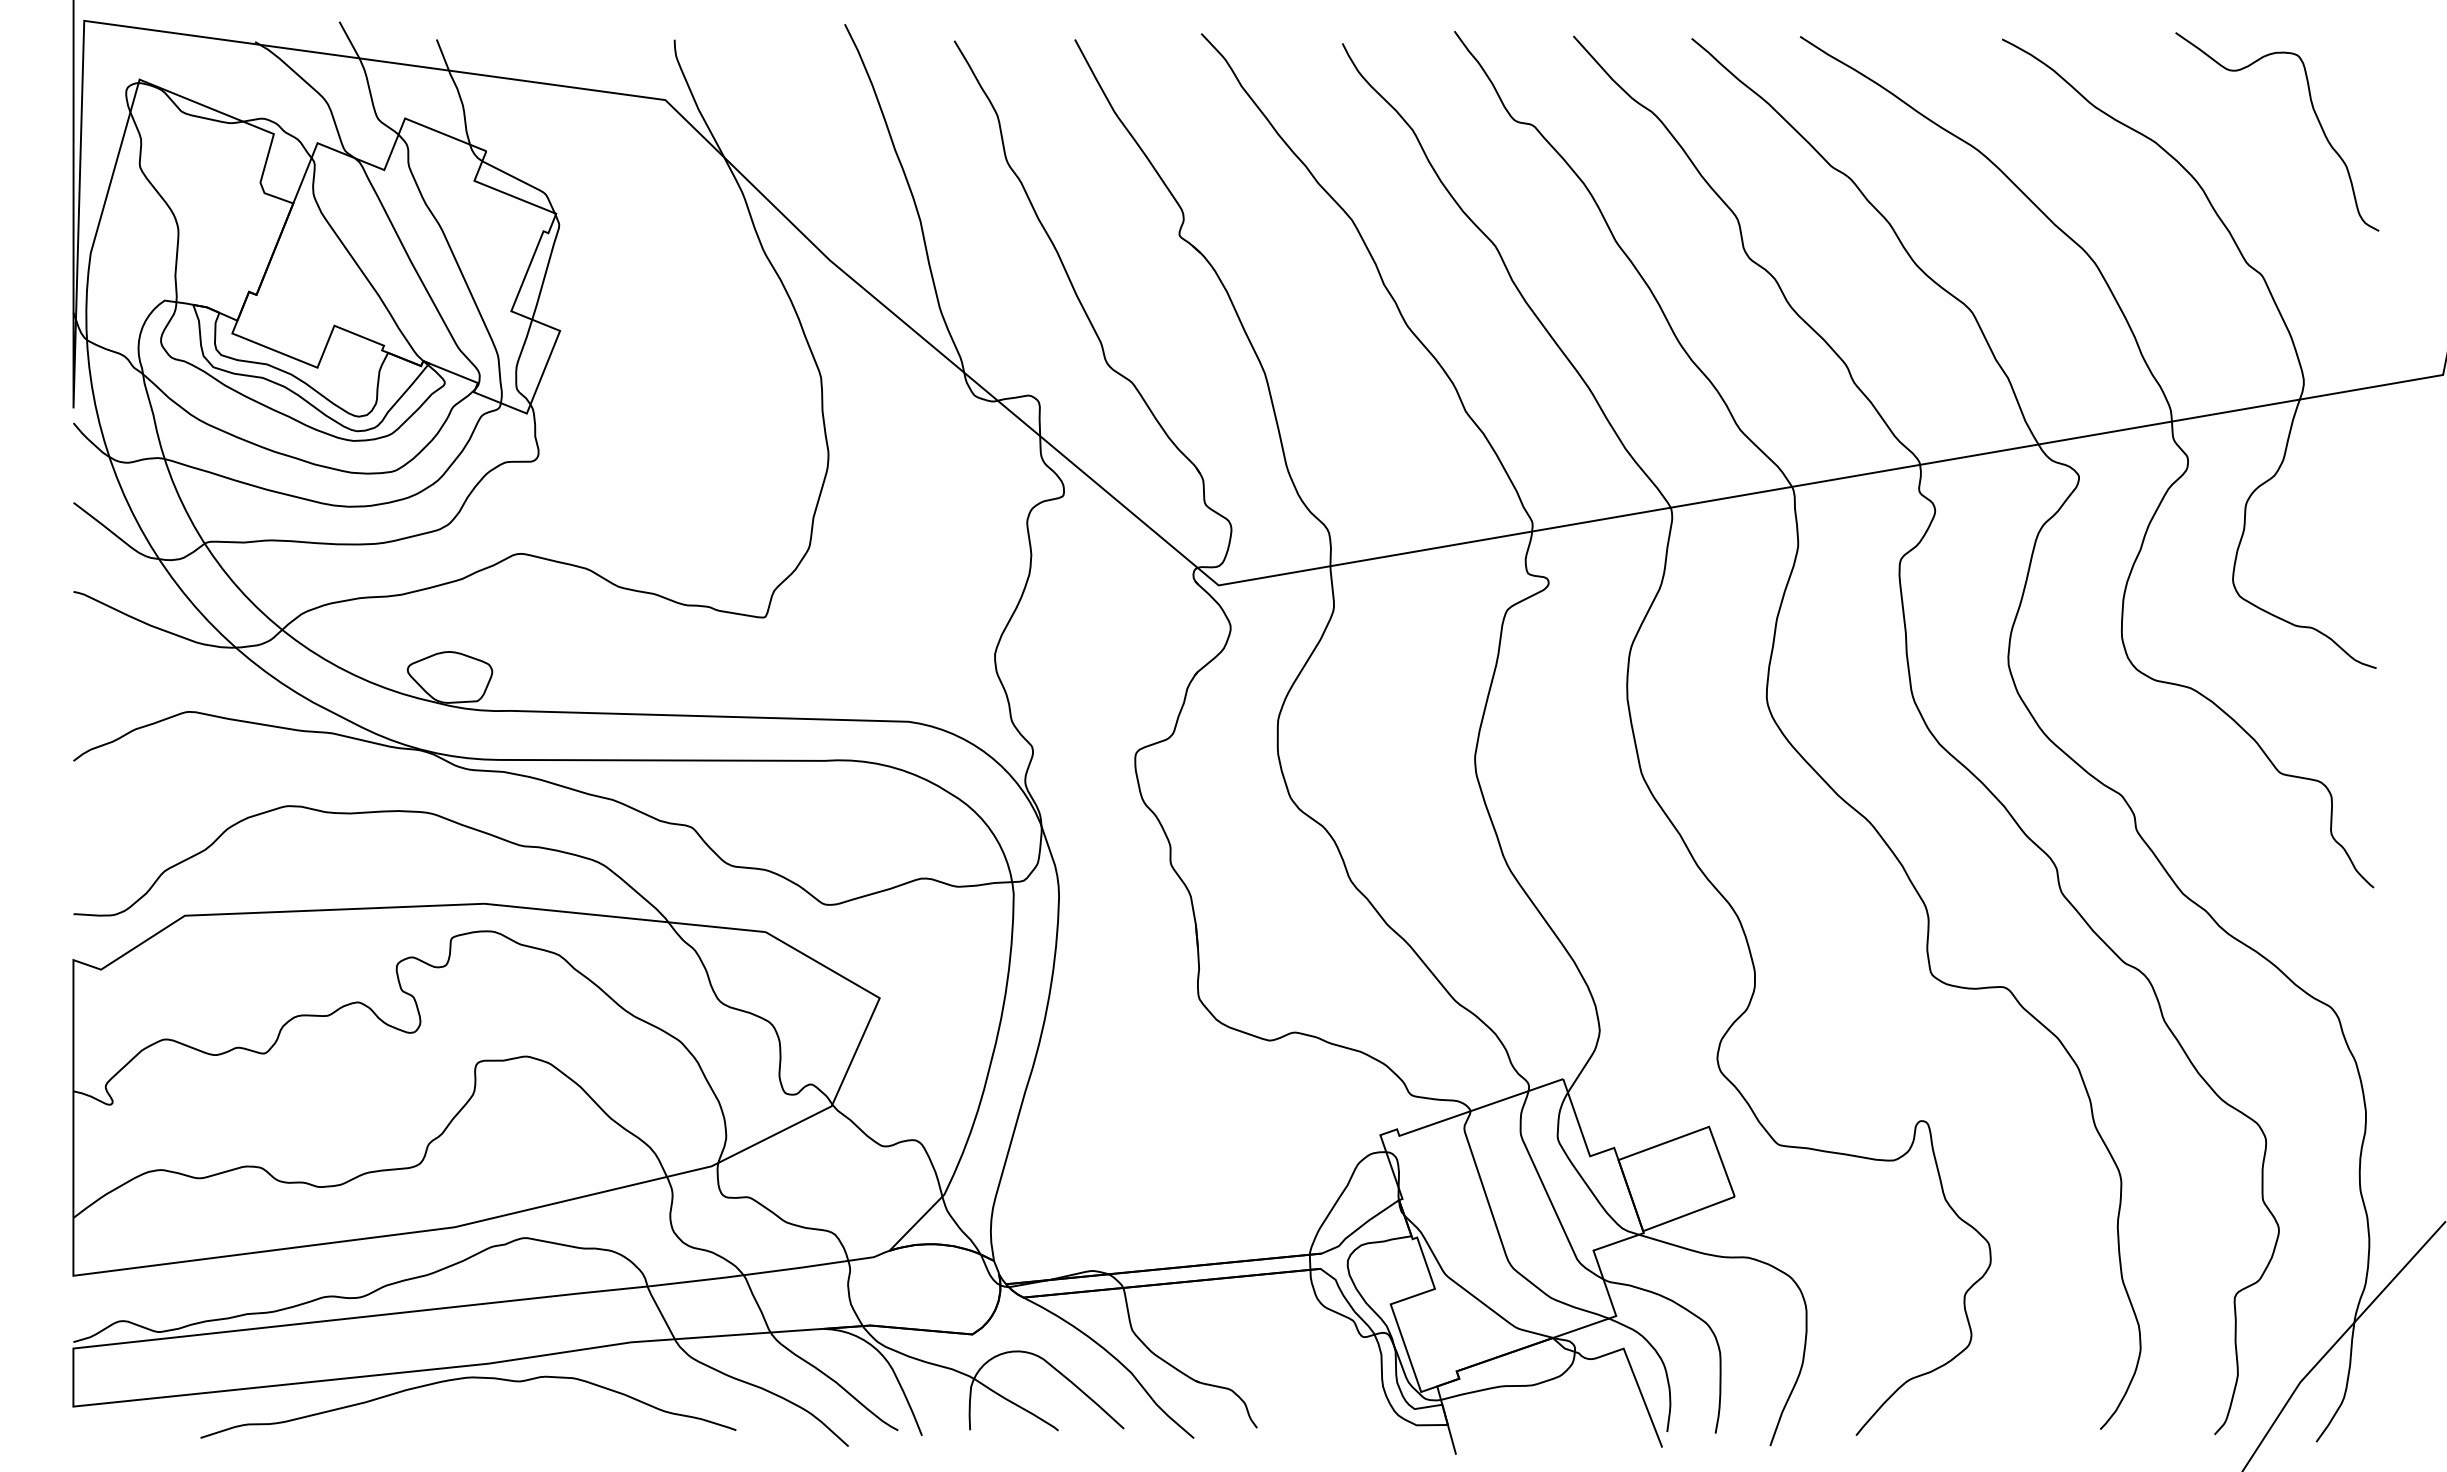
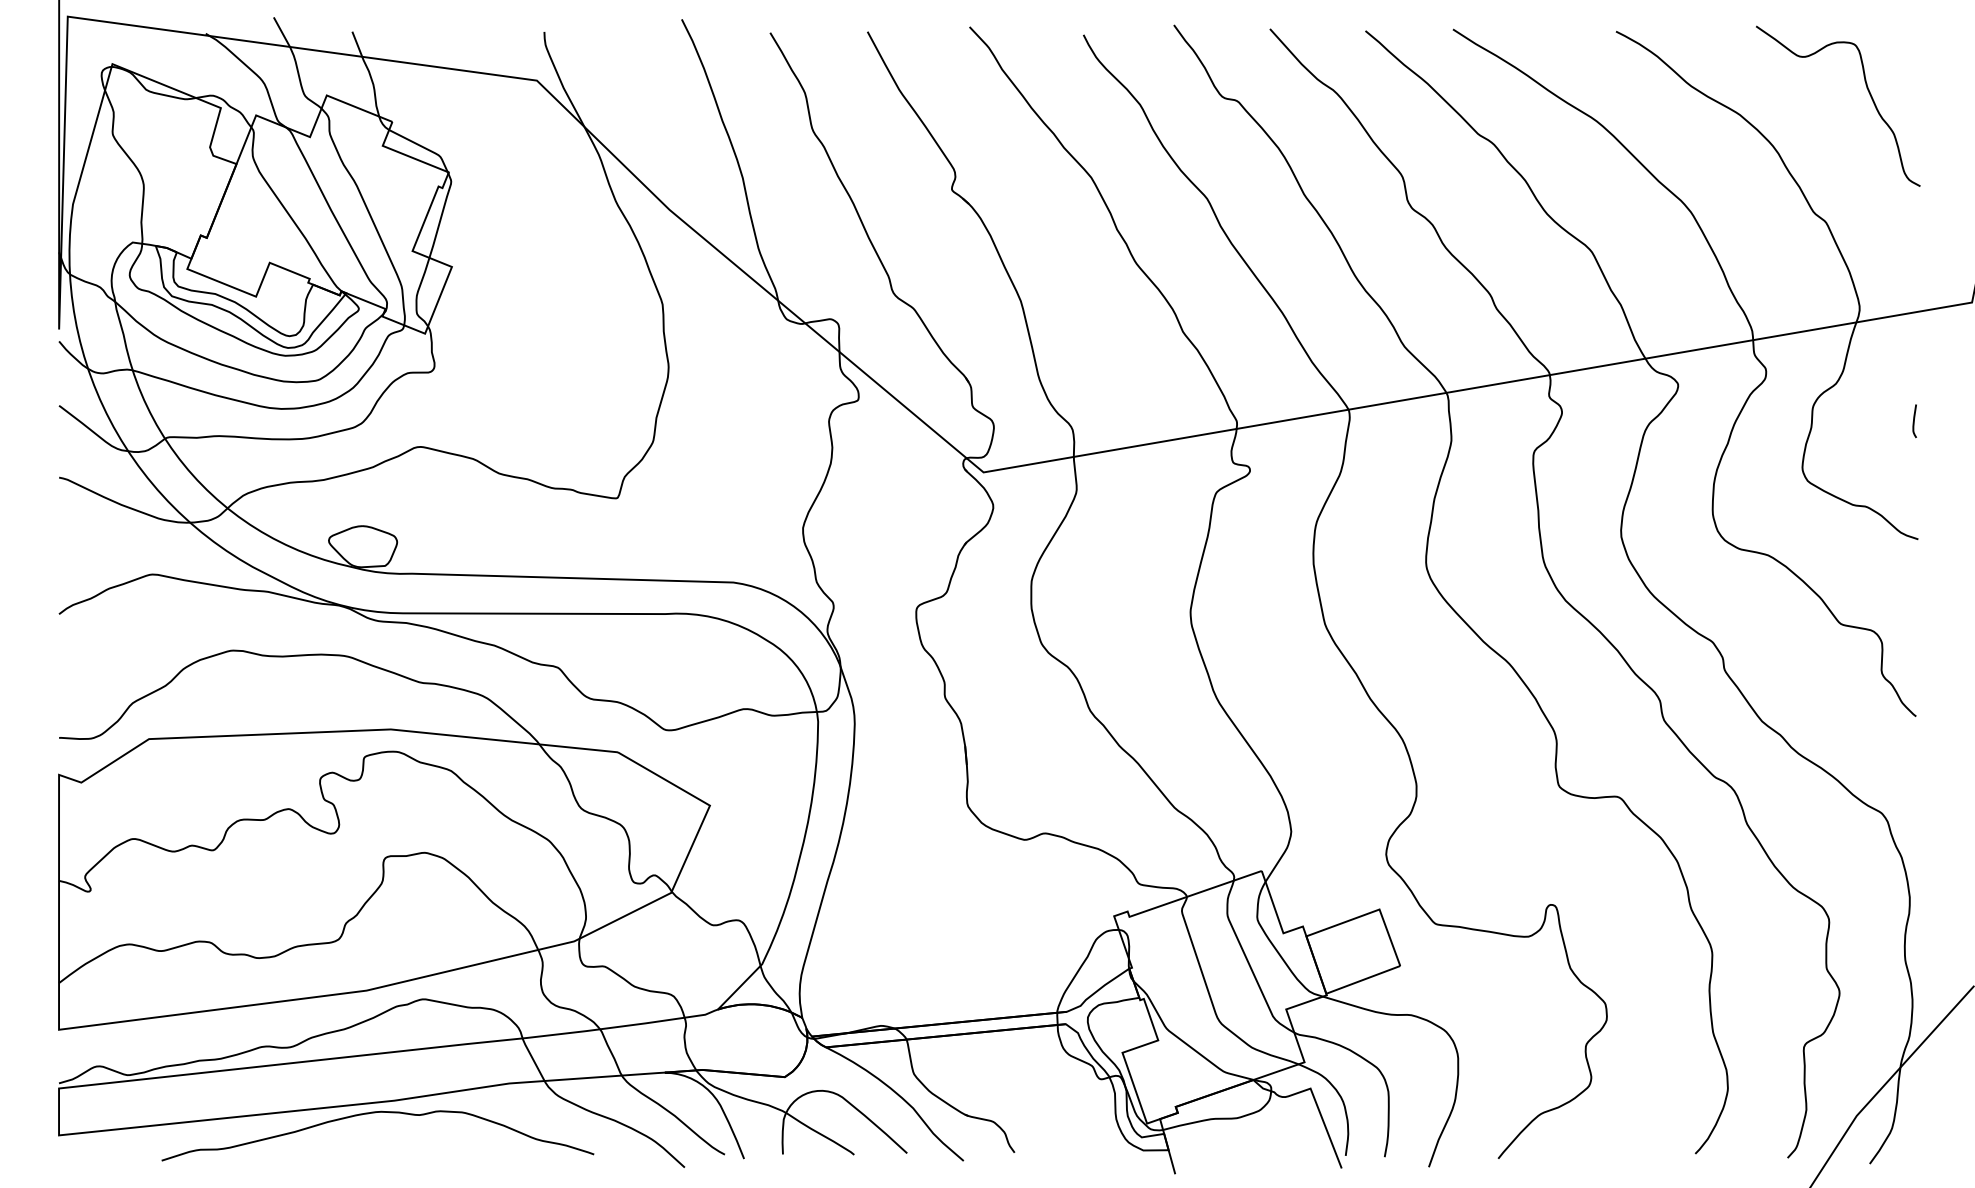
curve: (2371, 521) -> (1914, 420), added

